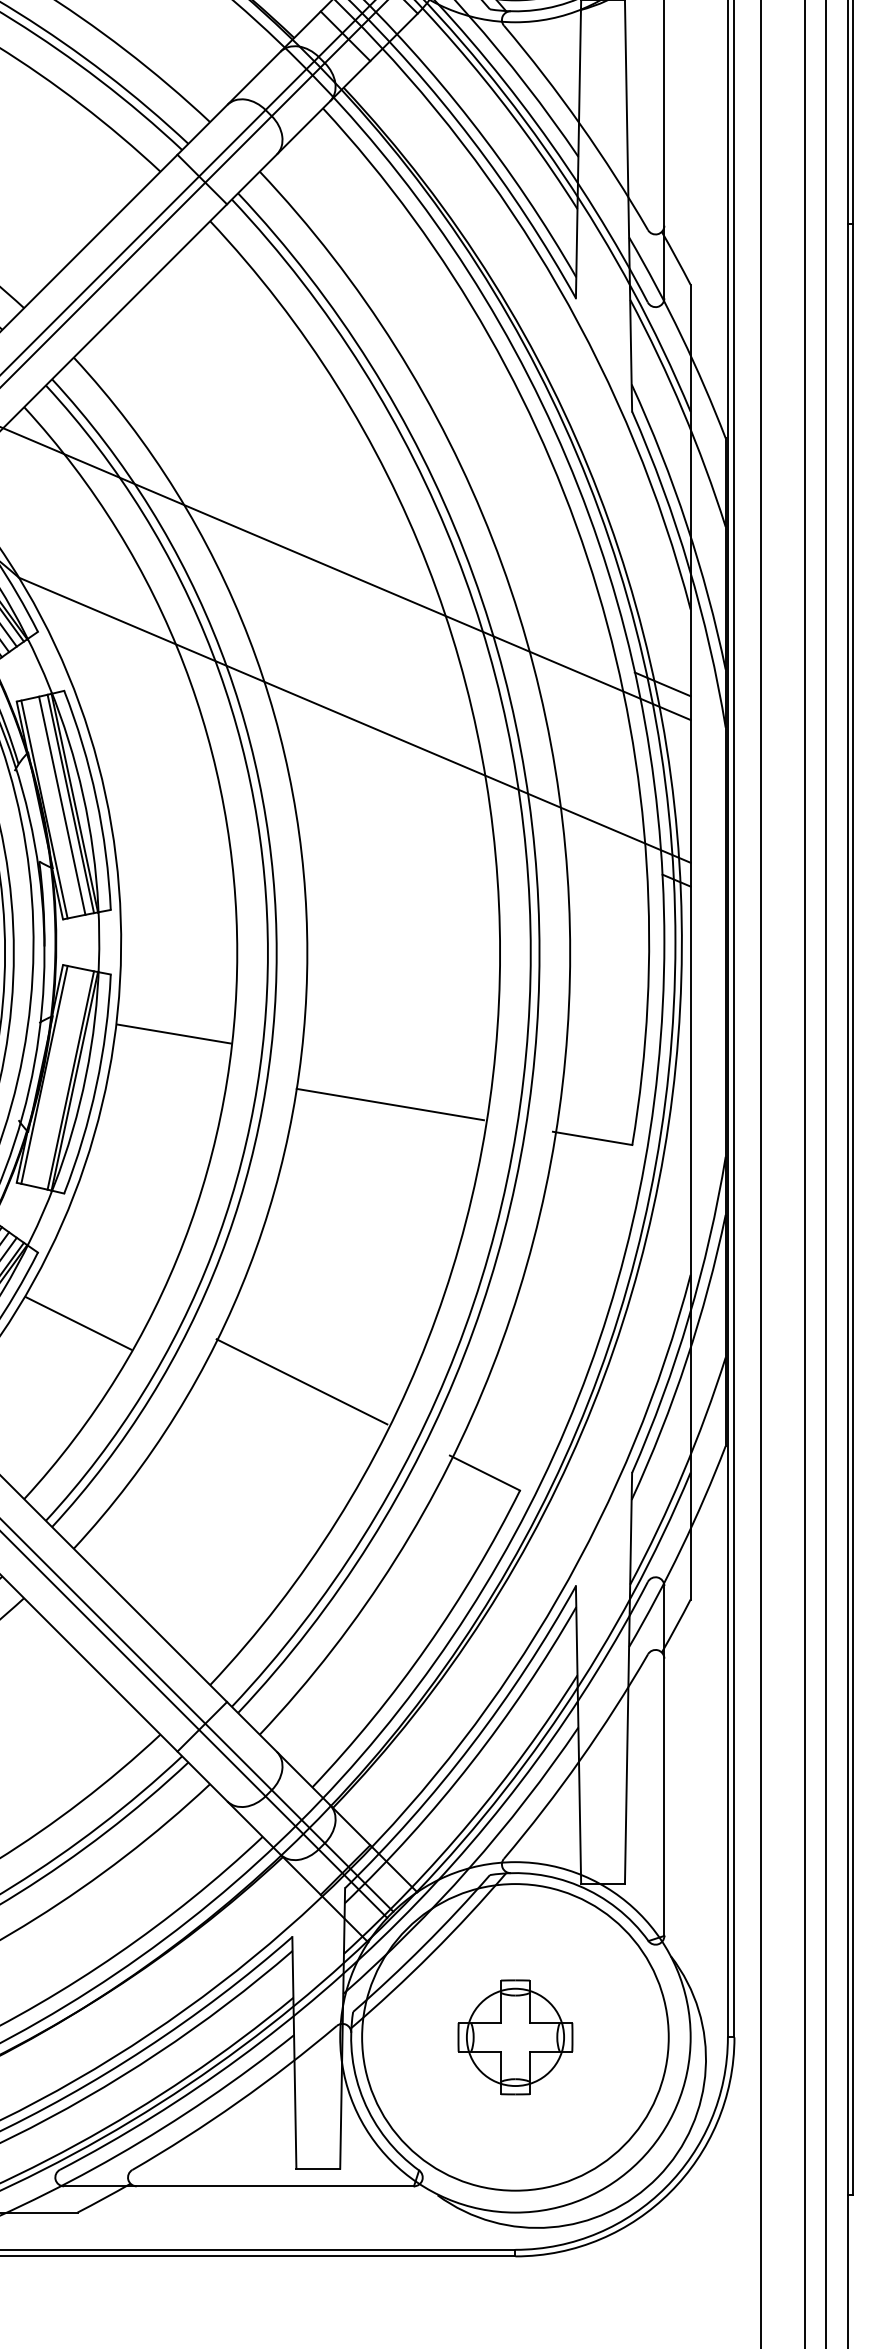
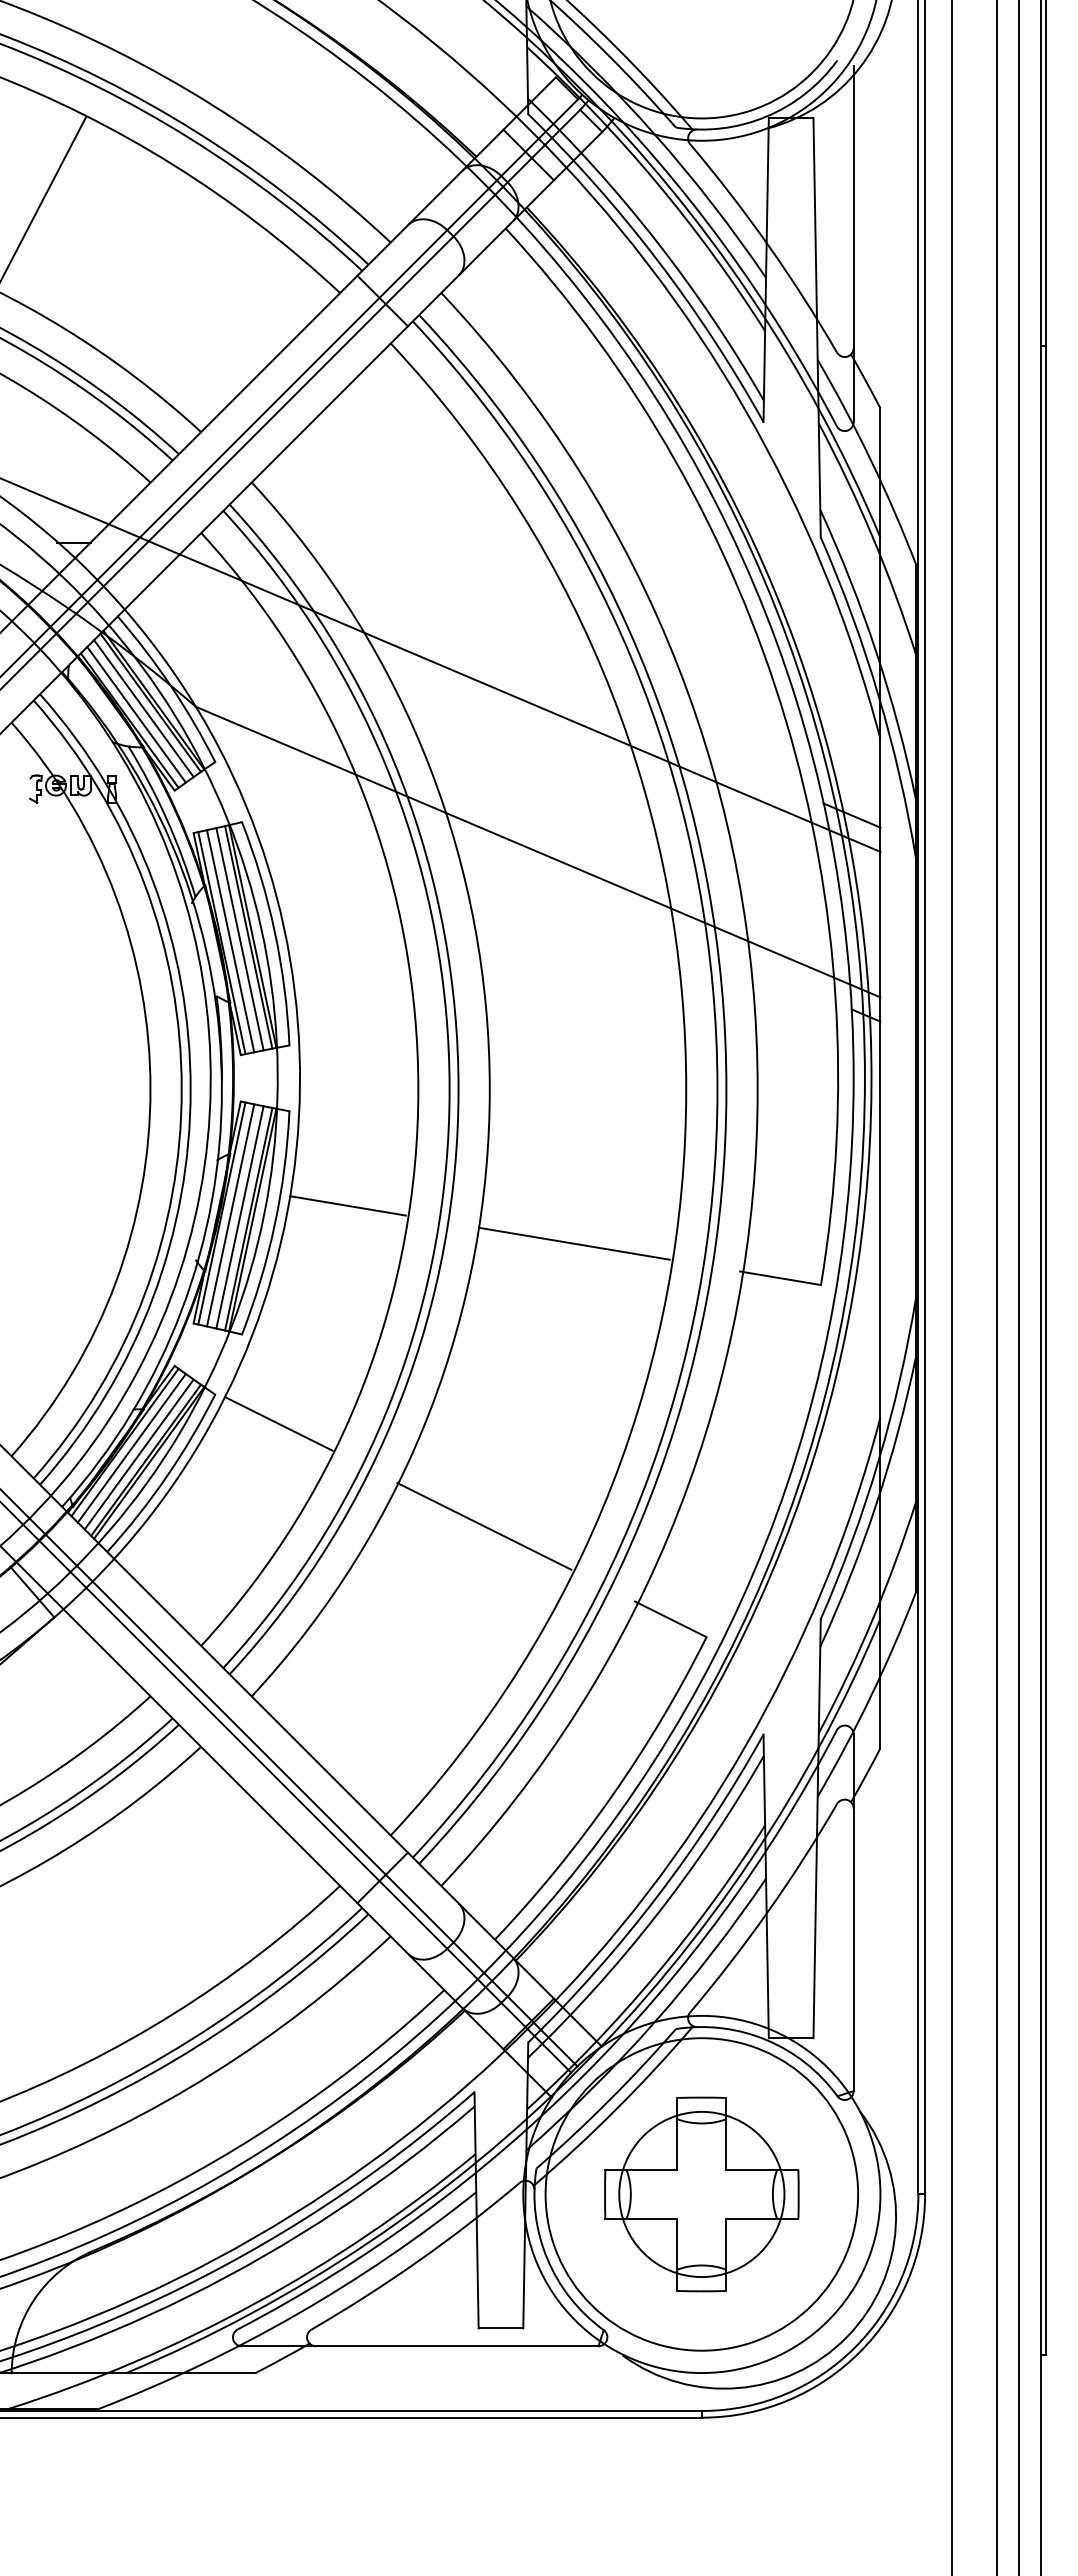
line: (52, 807) -> (230, 941), added
line: (173, 1033) -> (347, 1205), moved
line: (52, 1076) -> (230, 1215), added
line: (61, 1078) -> (239, 1217), added
line: (78, 1323) -> (278, 1423), moved
part: (515, 2037) -> (701, 2194), size x1.67

